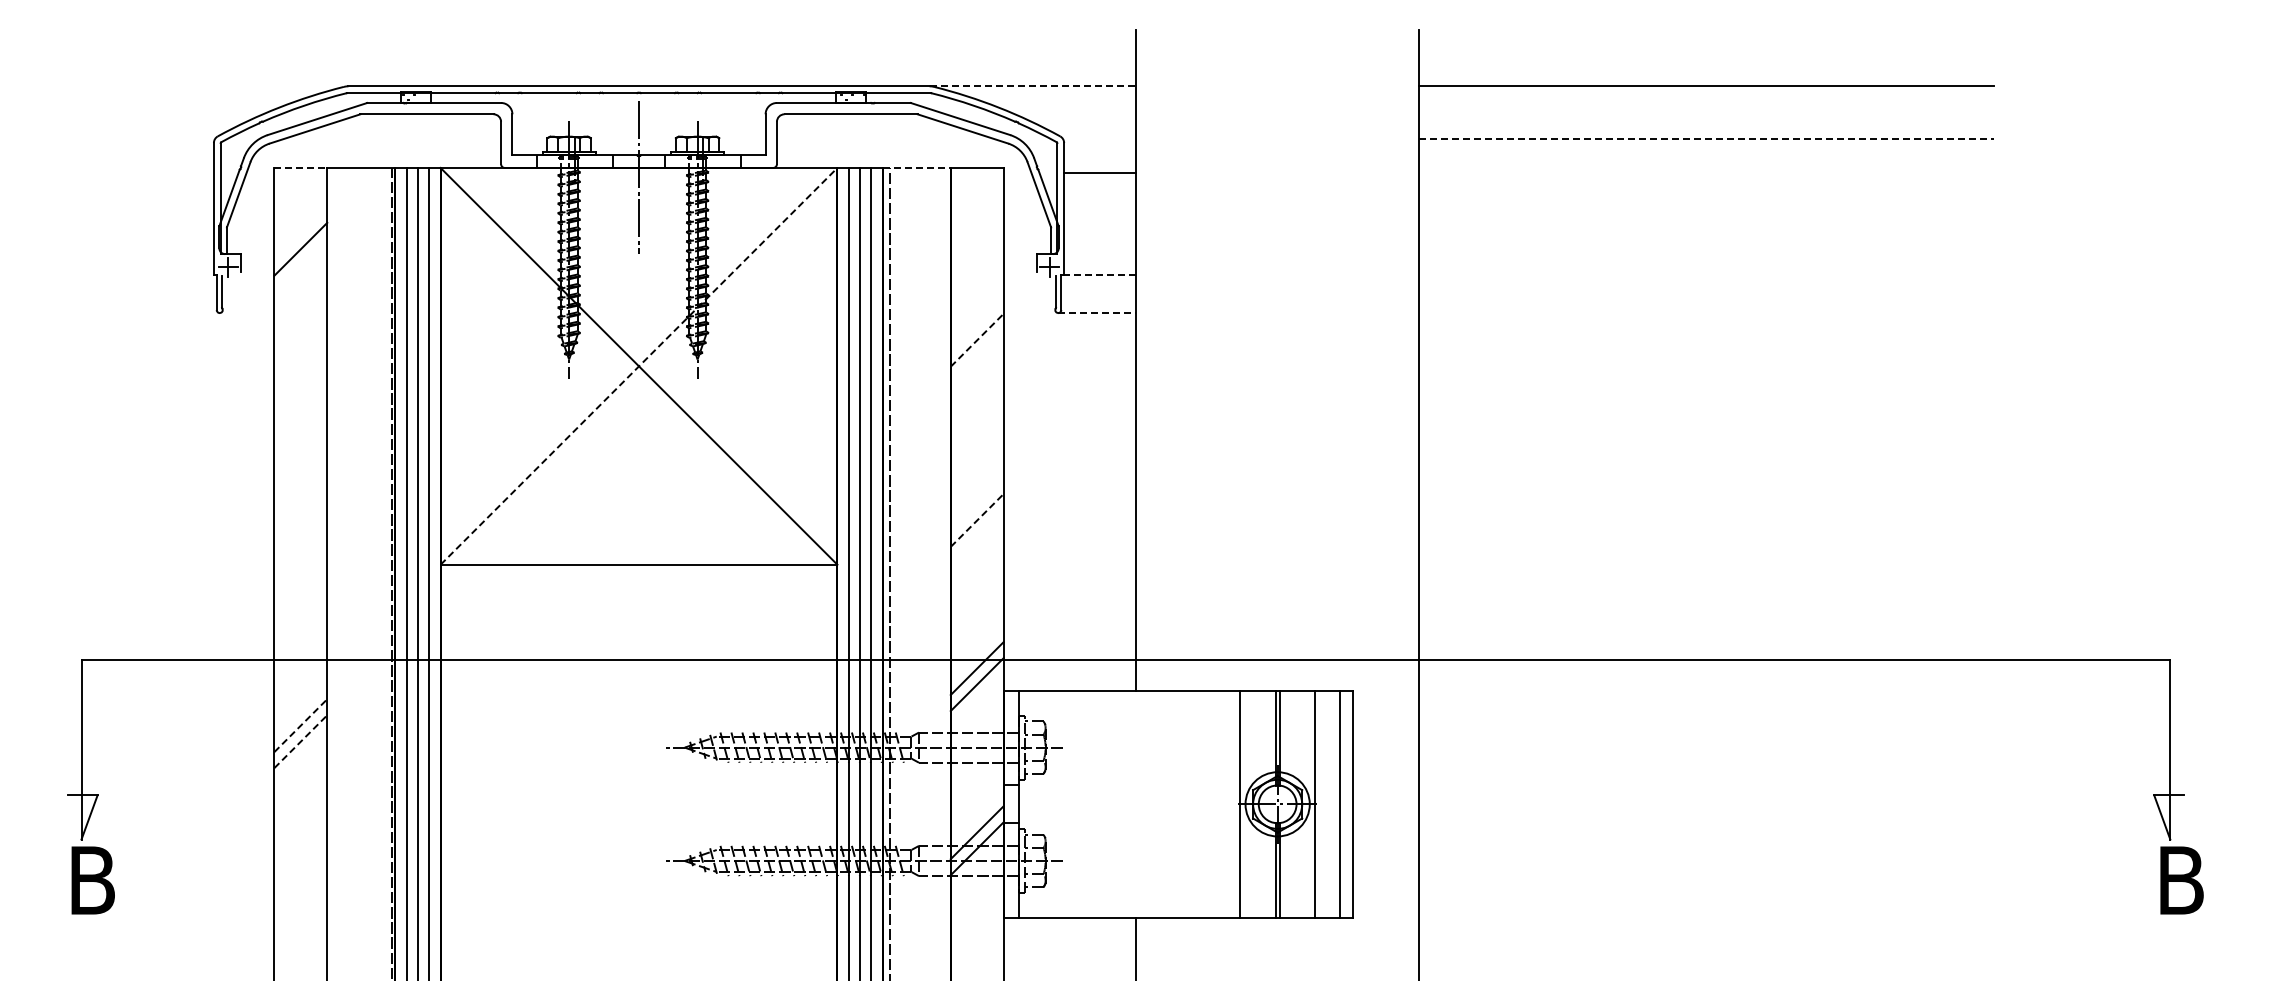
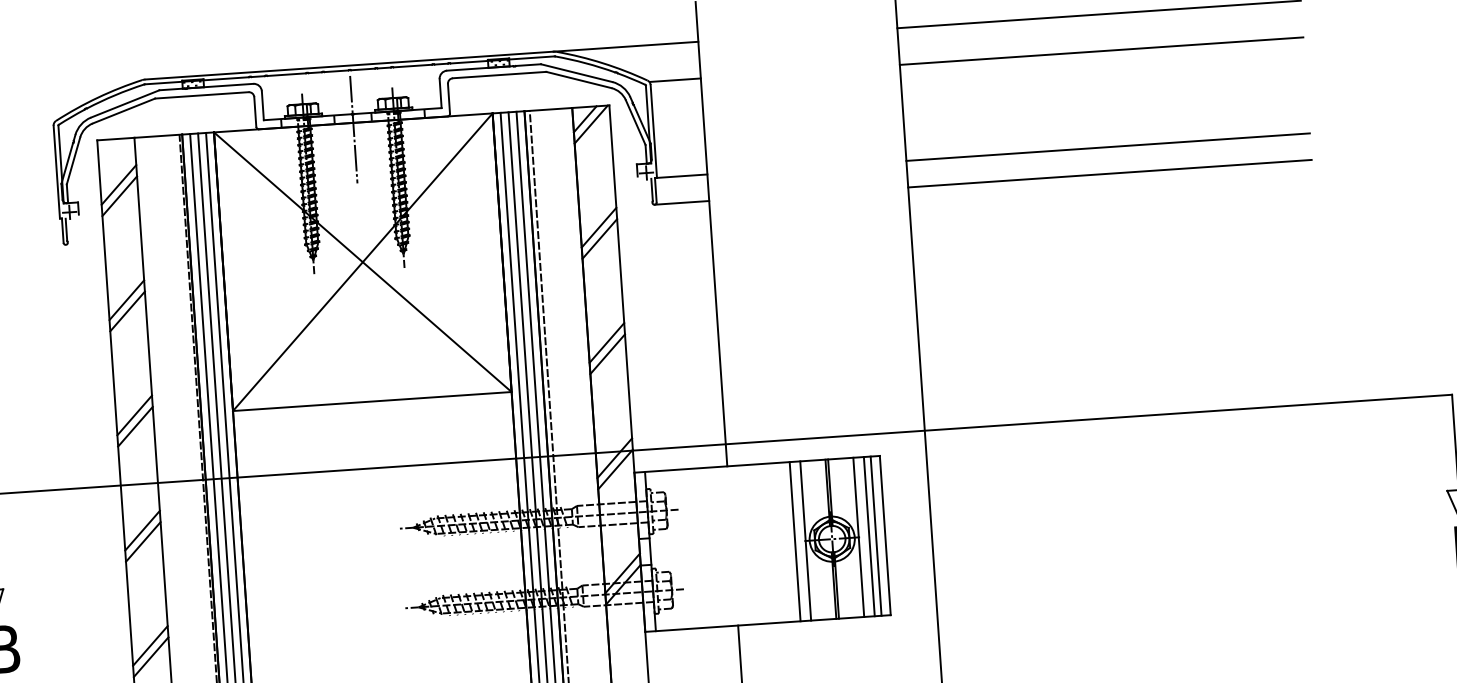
line: (1033, 86) -> (626, 46), dashed -> solid
line: (1707, 138) -> (1102, 51), dashed -> solid
line: (301, 167) -> (116, 138), dashed -> solid
line: (917, 167) -> (548, 109), dashed -> solid
line: (1099, 172) -> (675, 80), moved
line: (967, 184) -> (584, 118), added
line: (975, 192) -> (590, 124), added
line: (300, 232) -> (118, 184), added
line: (1099, 275) -> (681, 176), dashed -> solid
line: (1706, 275) -> (1108, 147), added
line: (1097, 313) -> (682, 203), dashed -> solid
line: (1706, 313) -> (1109, 174), added
line: (977, 339) -> (599, 227), dashed -> solid
line: (976, 355) -> (599, 238), added
line: (639, 366) -> (363, 262), dashed -> solid
line: (300, 396) -> (126, 299), added
line: (300, 412) -> (127, 310), added
line: (976, 503) -> (606, 342), added
line: (977, 520) -> (607, 354), dashed -> solid
line: (300, 561) -> (134, 415), added
line: (300, 577) -> (135, 426), added
line: (301, 725) -> (143, 530), dashed -> solid
line: (301, 741) -> (143, 541), dashed -> solid
line: (1224, 803) -> (794, 541), added
line: (1330, 803) -> (869, 536), added
line: (300, 889) -> (150, 645), added
line: (300, 905) -> (150, 656), added

